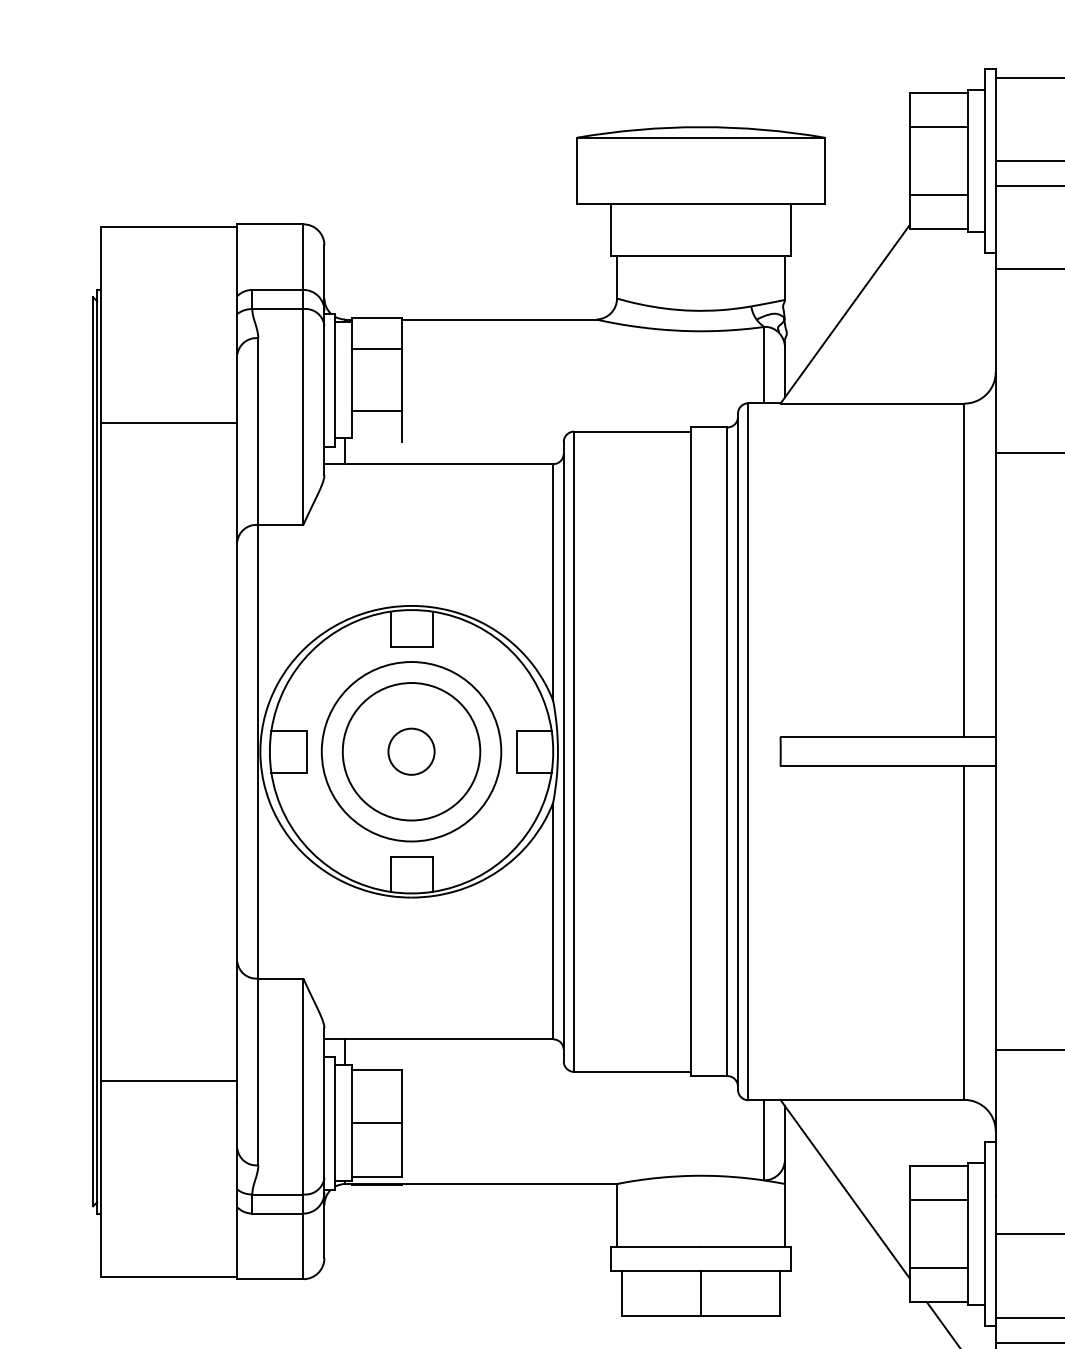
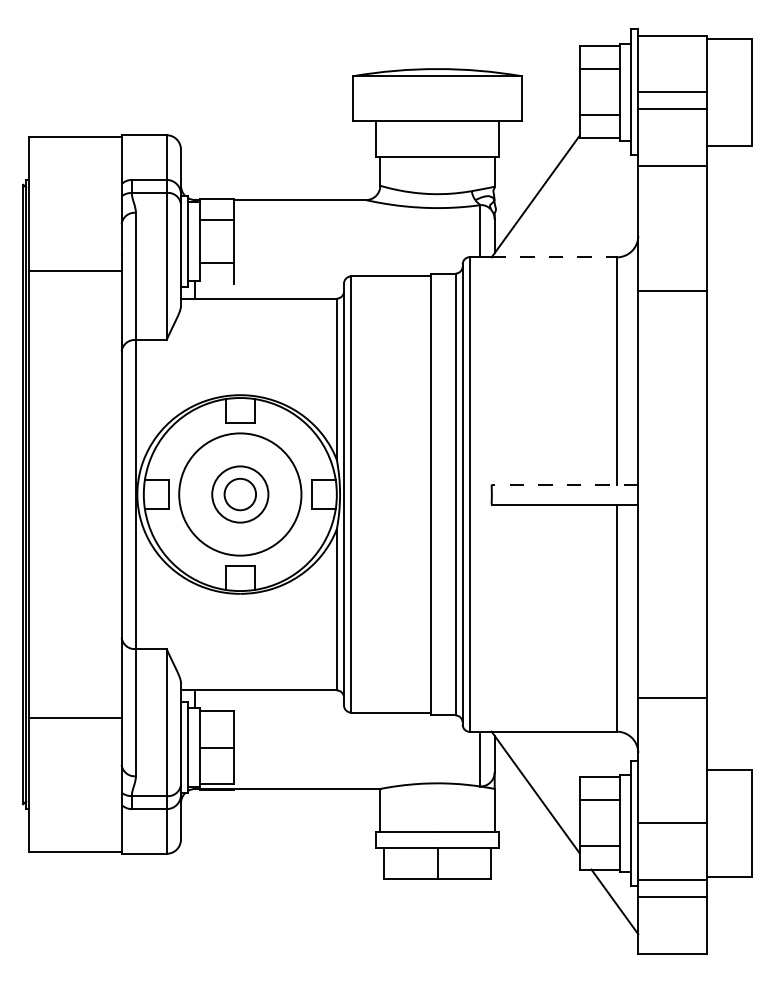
line: (872, 403) -> (554, 257), solid -> dashed
line: (887, 737) -> (564, 484), solid -> dashed
circle: (411, 751) -> (240, 494), size x0.6

